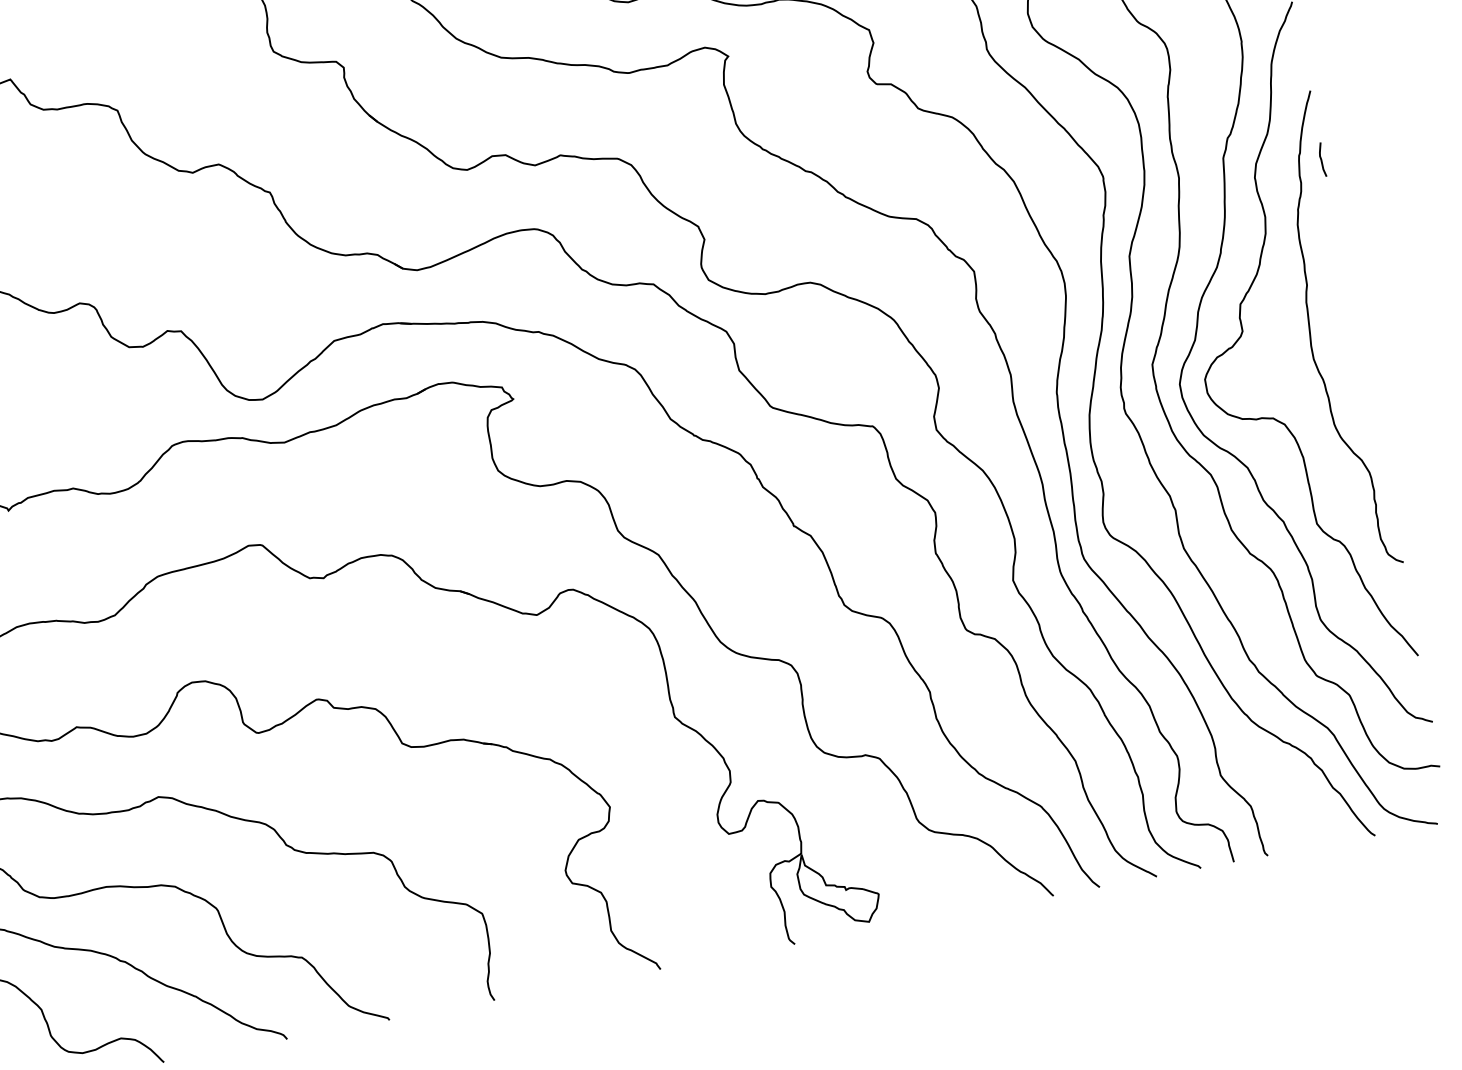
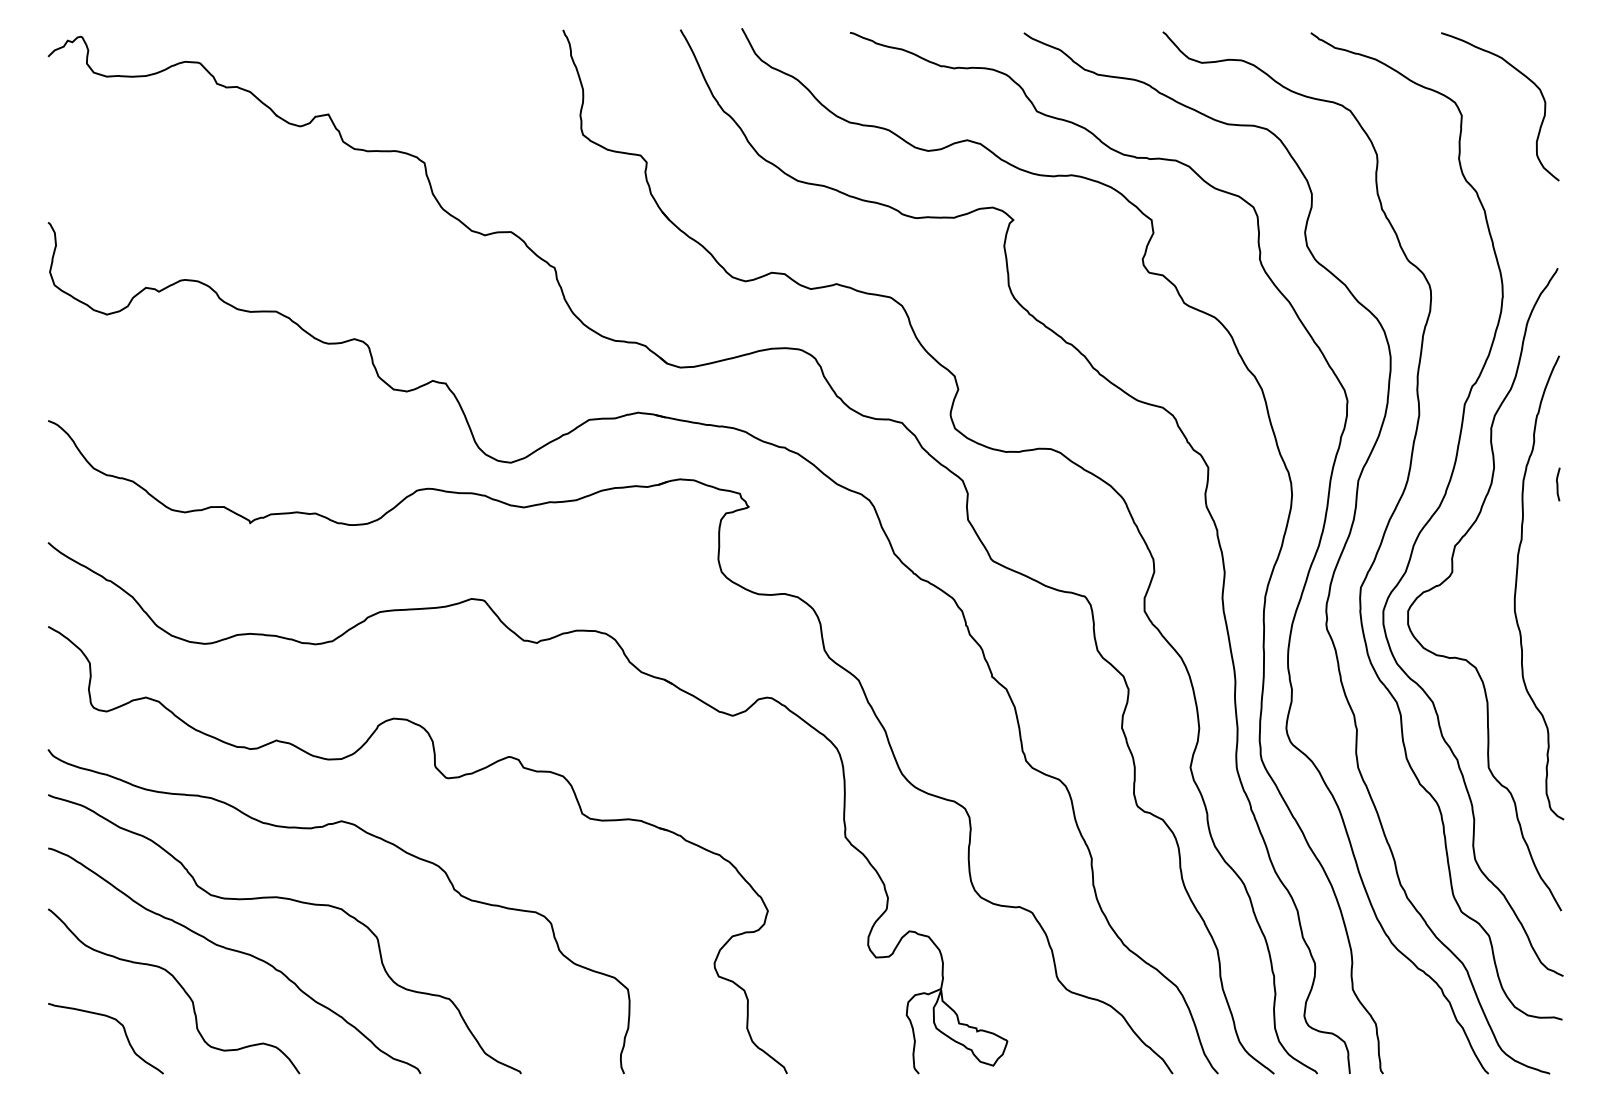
curve: (1322, 159) -> (1558, 484), moved

